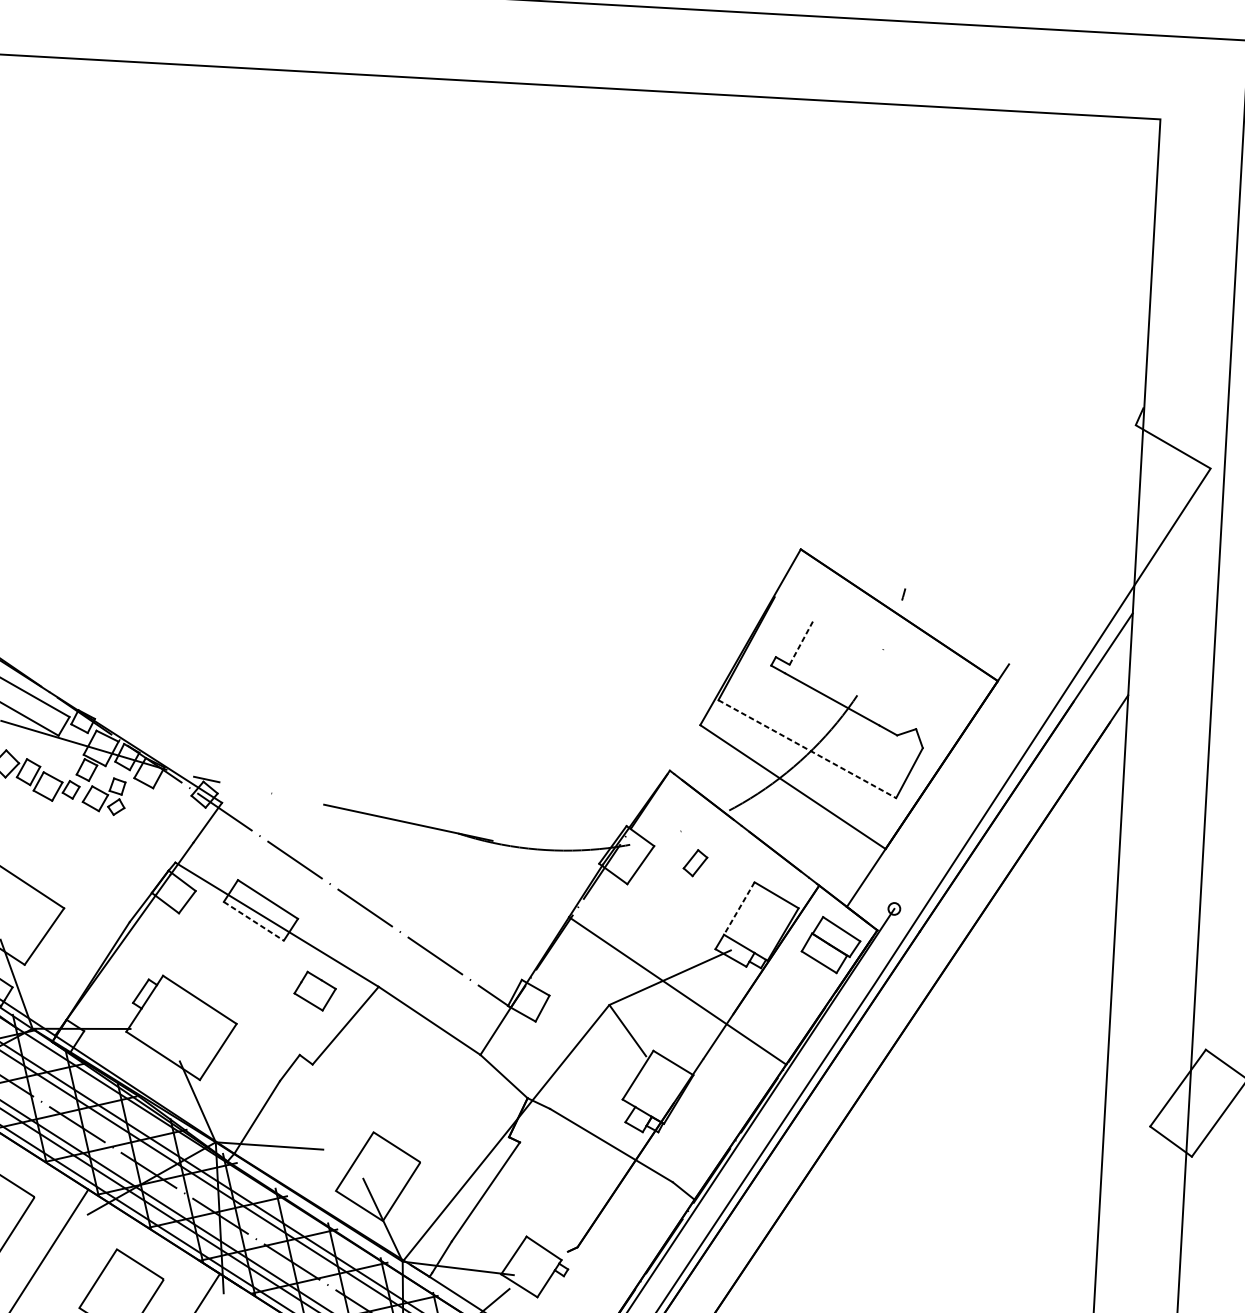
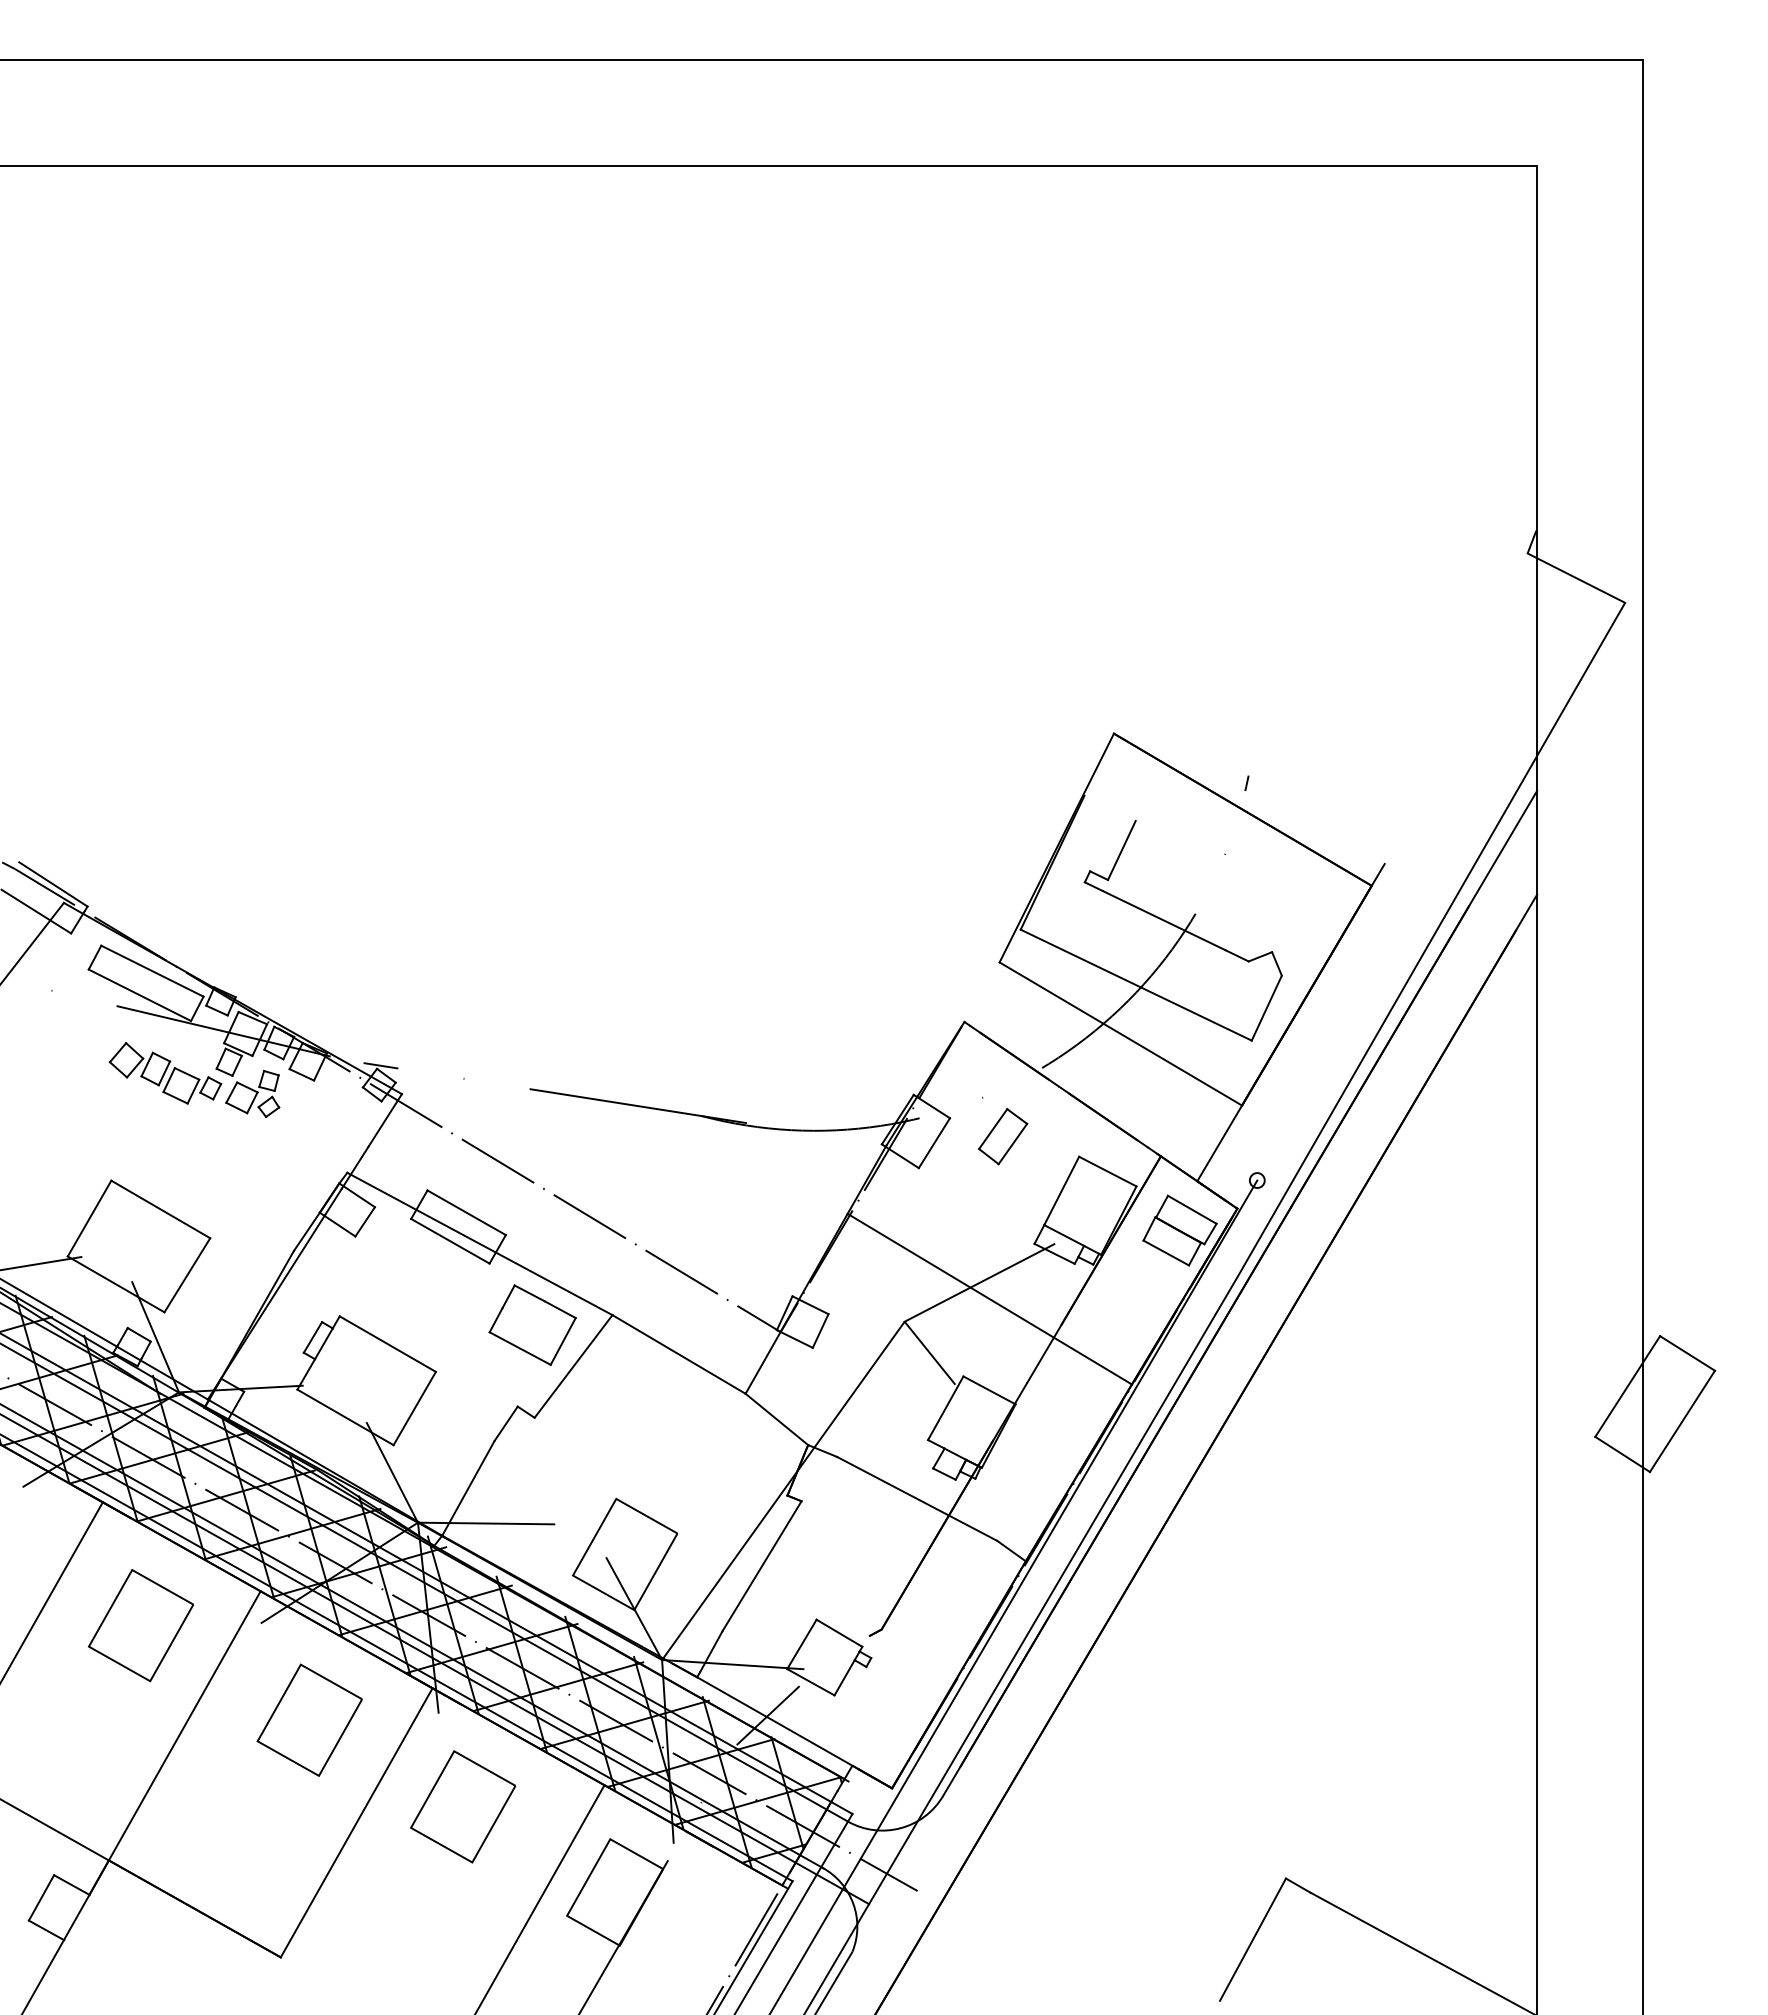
line: (801, 642) -> (1121, 850), dashed -> solid
line: (807, 749) -> (1136, 985), dashed -> solid
part: (695, 862) -> (1003, 1136), size x1.67
line: (739, 908) -> (1061, 1191), dashed -> solid
line: (253, 921) -> (450, 1241), dashed -> solid
part: (315, 990) -> (532, 1324), size x1.67

